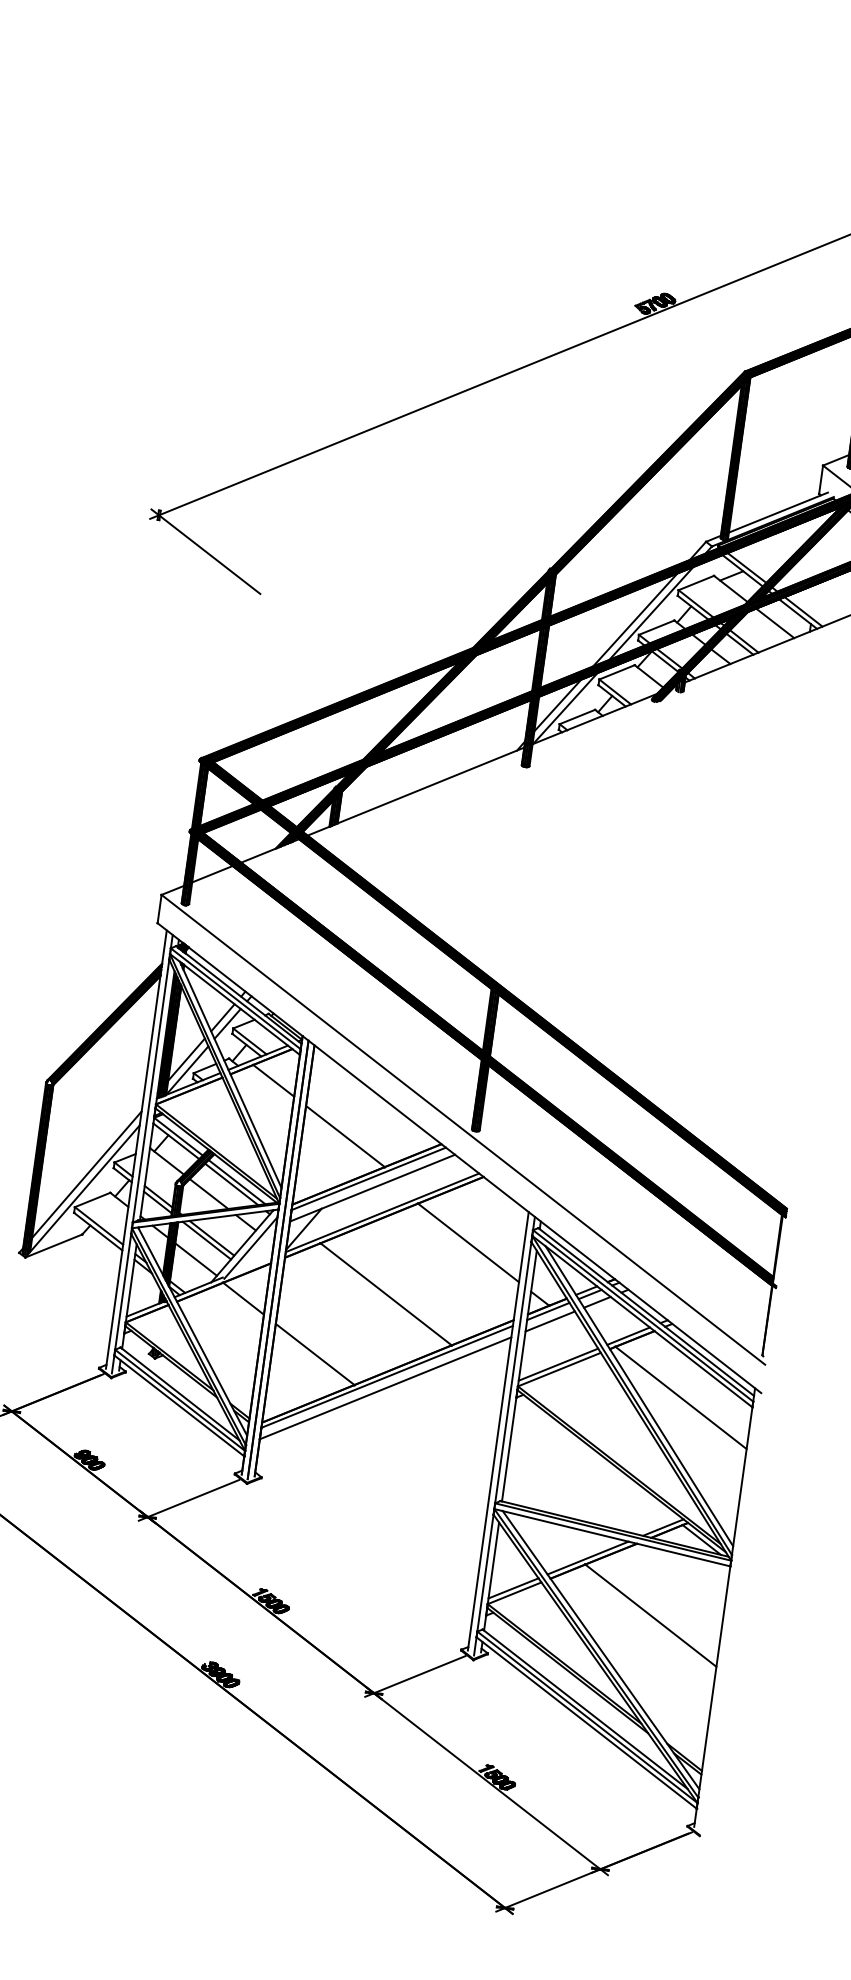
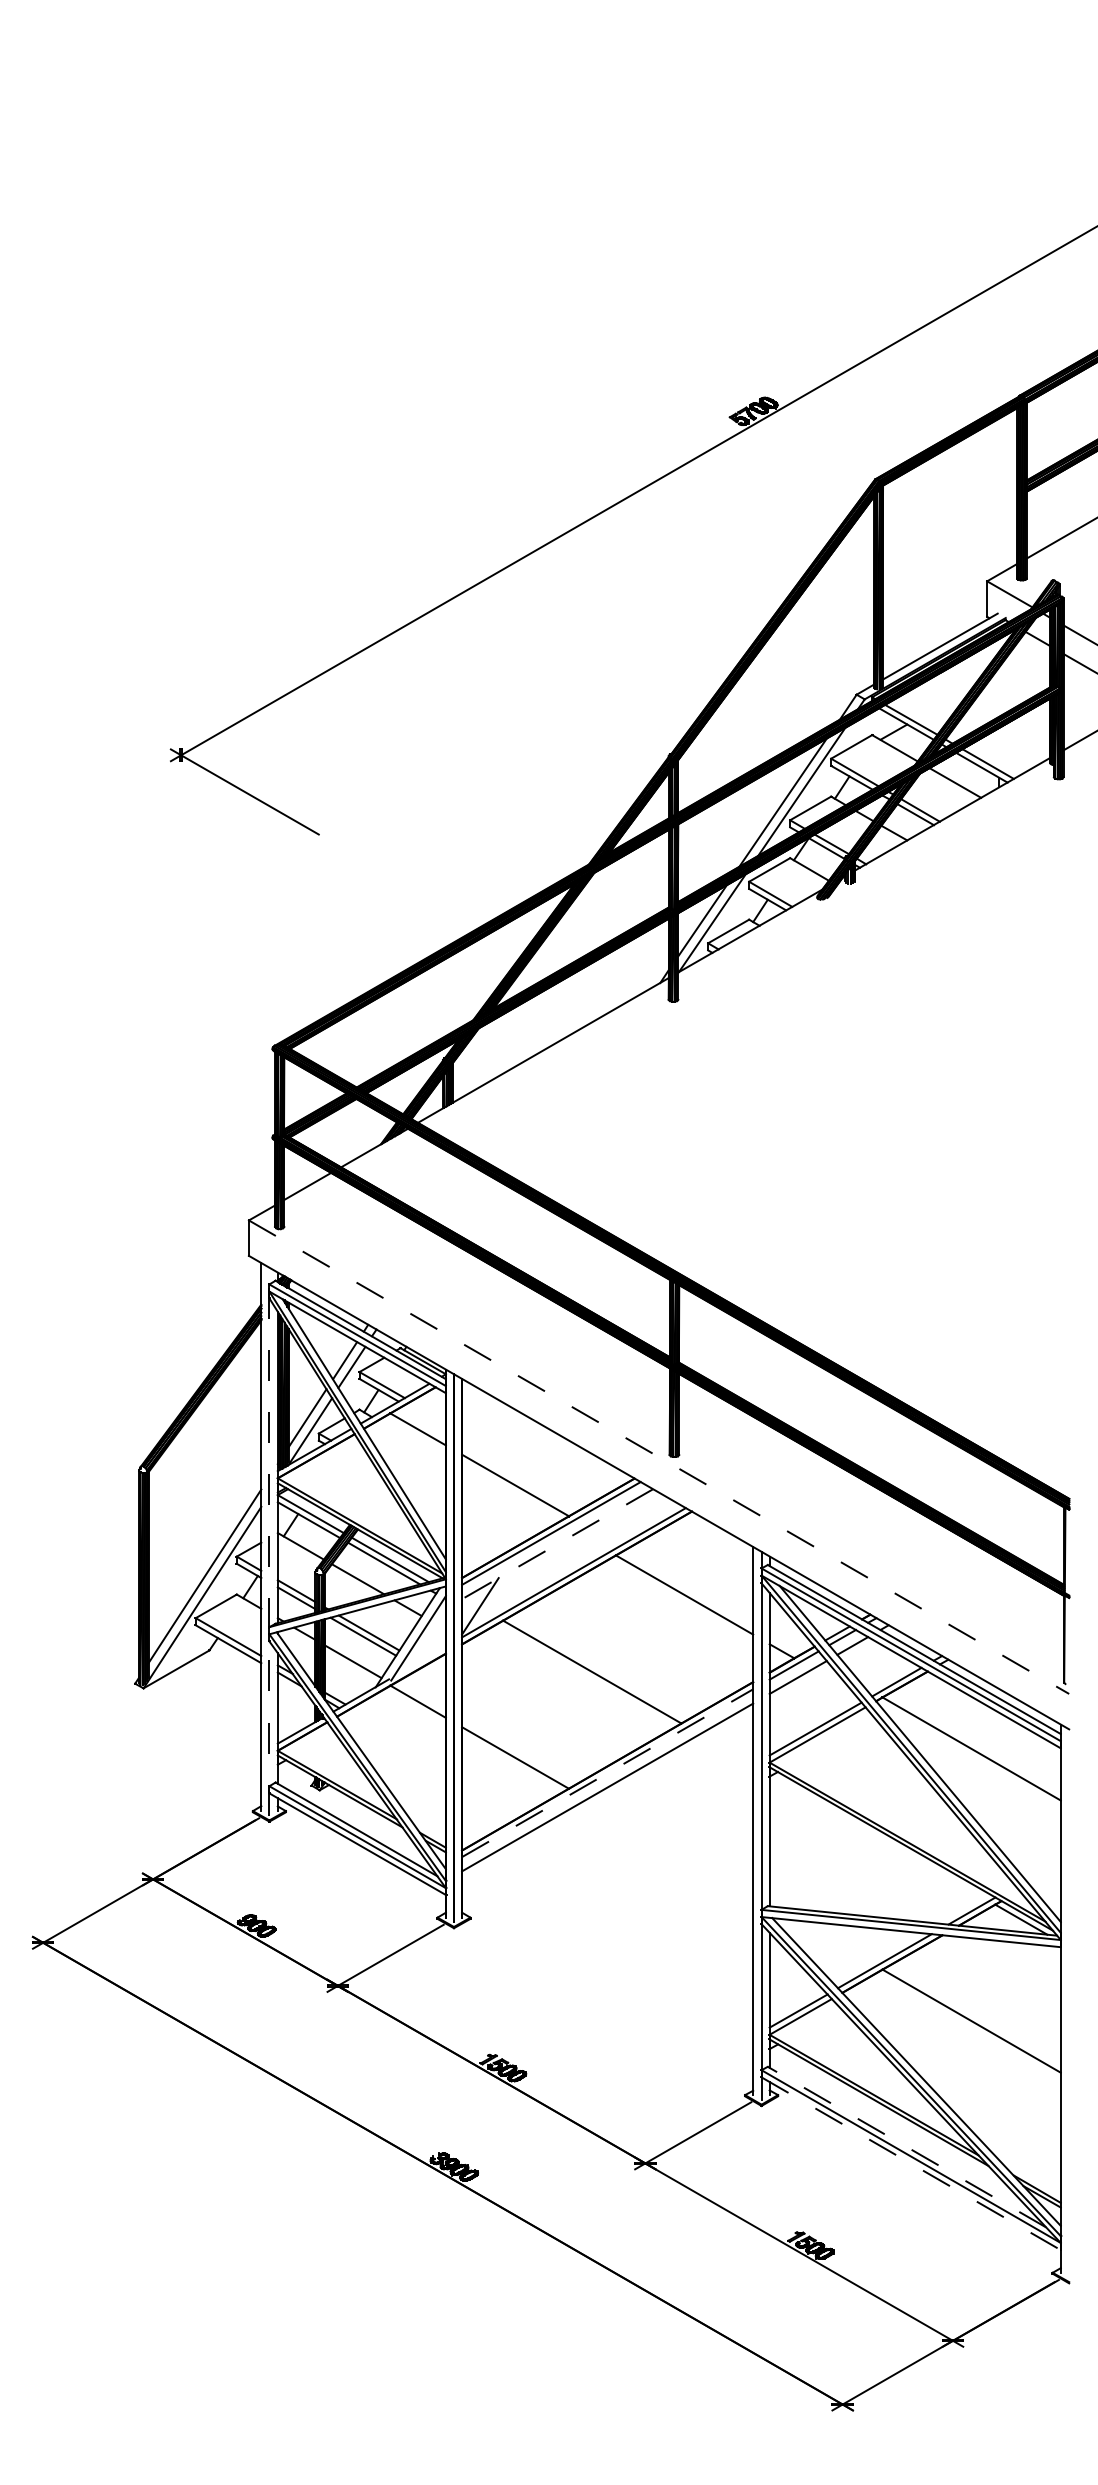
line: (463, 1130) -> (659, 1457), solid -> dashed
line: (142, 1154) -> (269, 1541), solid -> dashed
line: (372, 1188) -> (557, 1544), solid -> dashed
line: (387, 1376) -> (608, 1772), solid -> dashed
line: (585, 1709) -> (907, 2147), solid -> dashed
line: (586, 1722) -> (911, 2163), solid -> dashed

